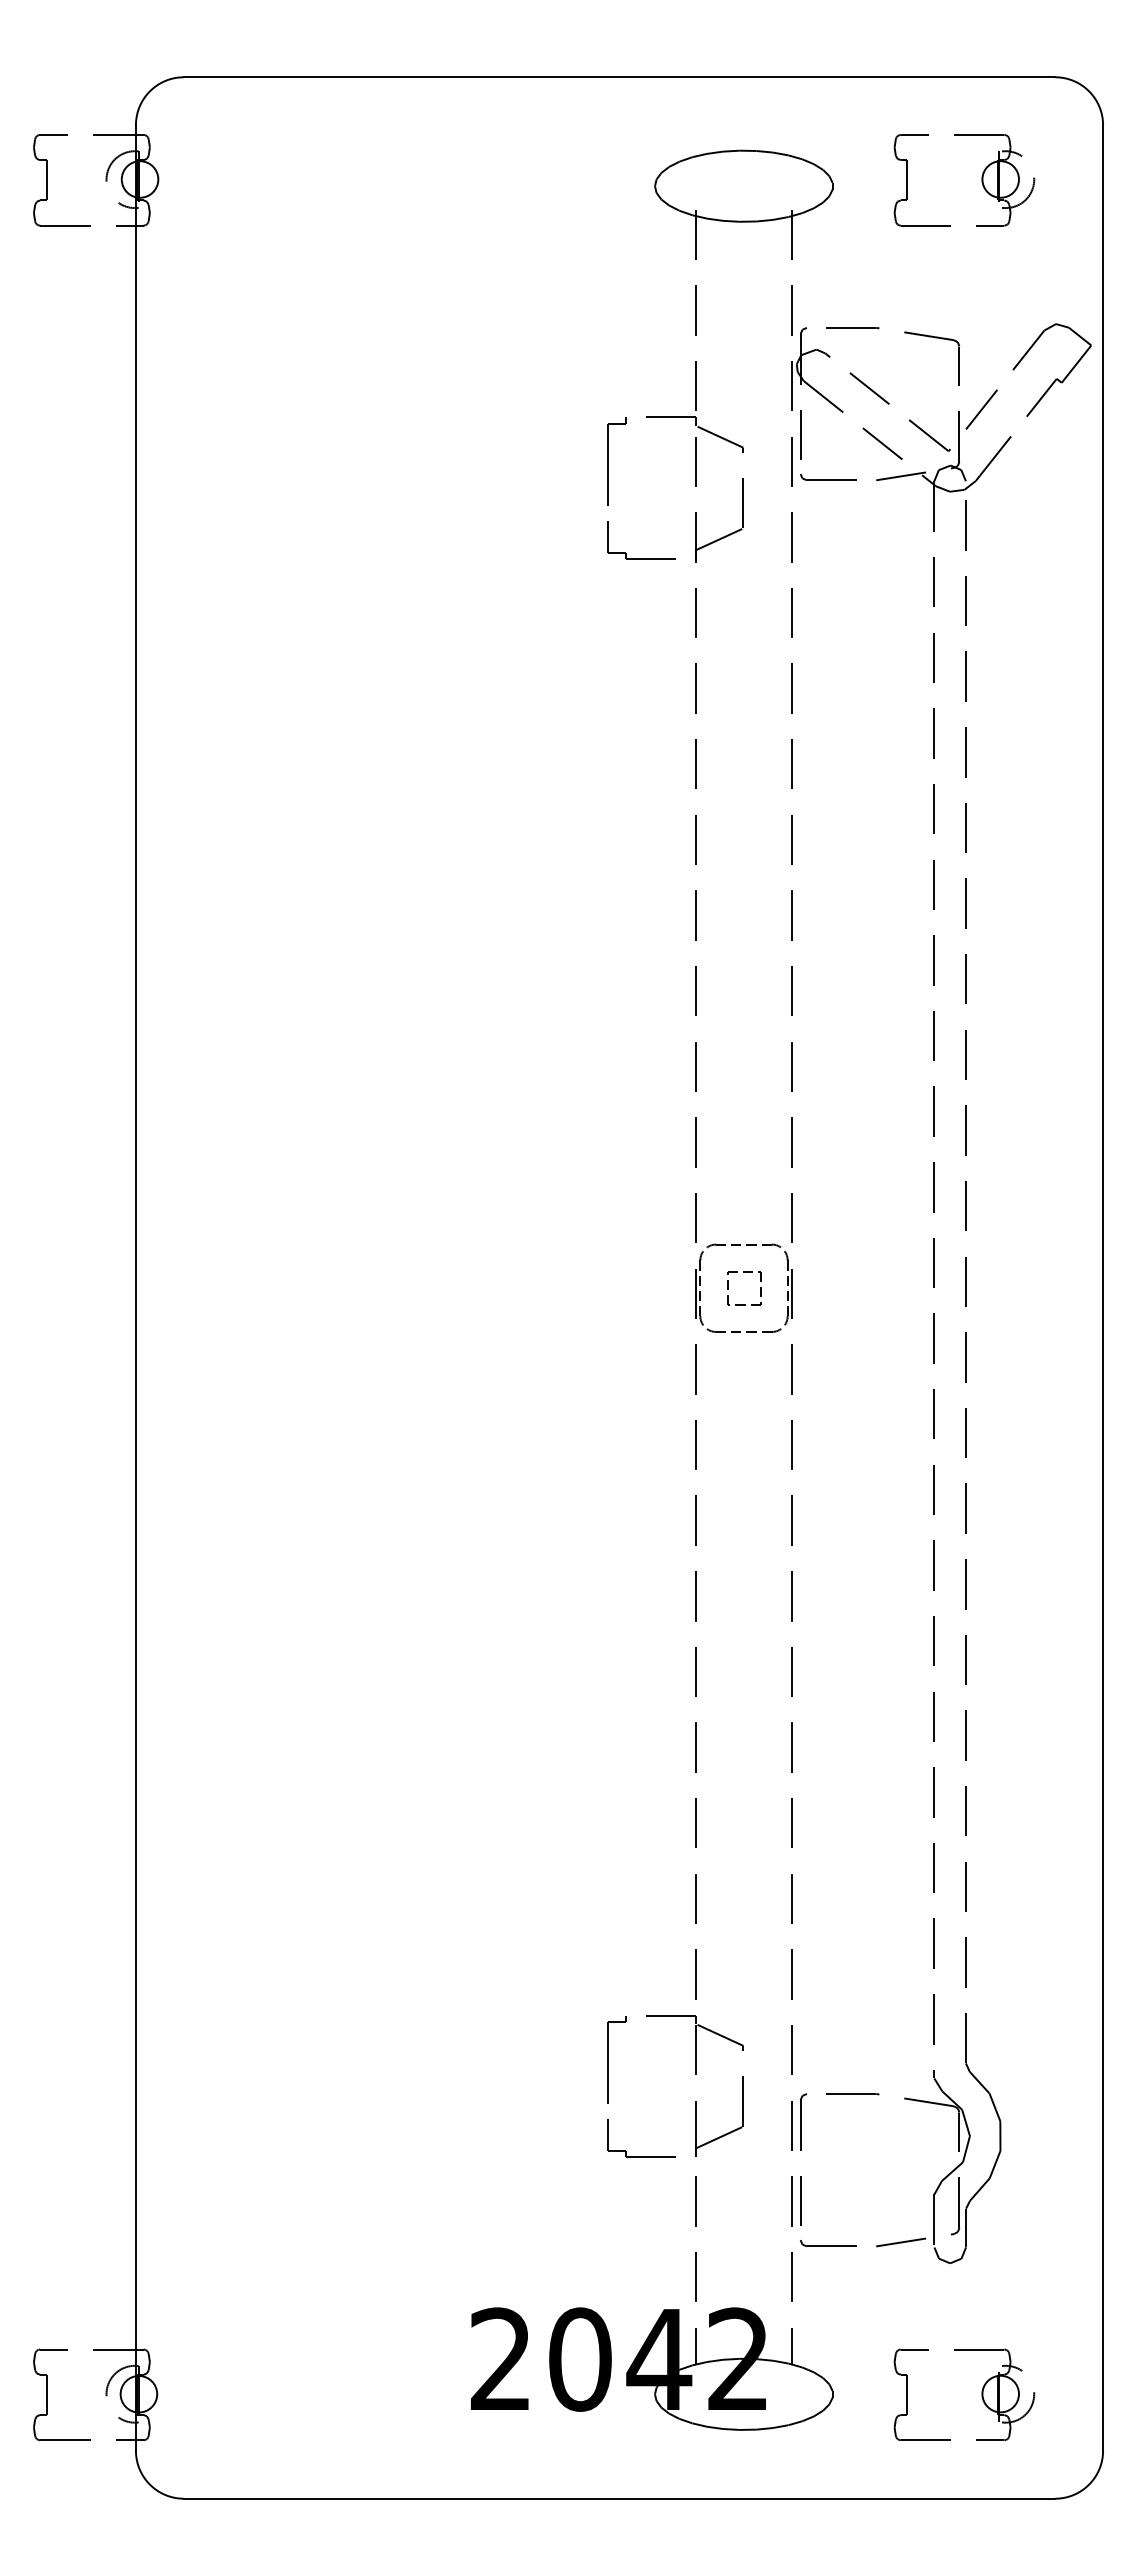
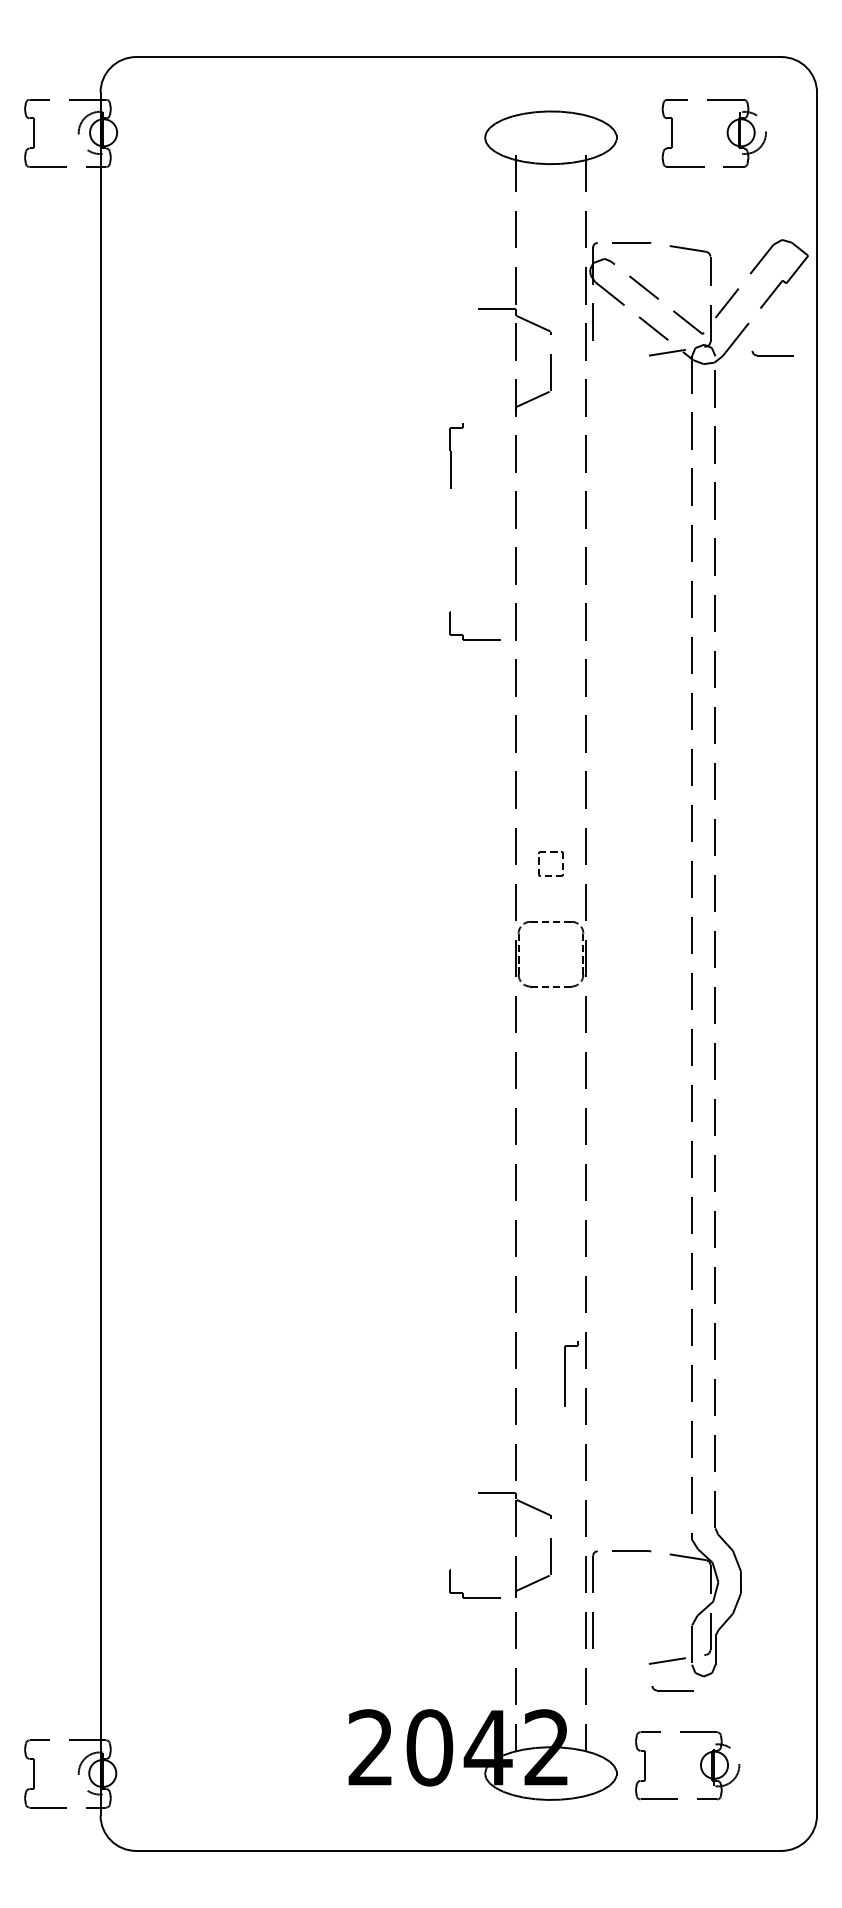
part: (608, 461) -> (450, 455), moved
part: (828, 476) -> (772, 352), moved
part: (641, 558) -> (475, 639), moved
part: (744, 1272) -> (551, 852), moved
part: (608, 2059) -> (565, 1373), moved
part: (828, 2243) -> (672, 1688), moved
part: (981, 2394) -> (700, 1765), moved

